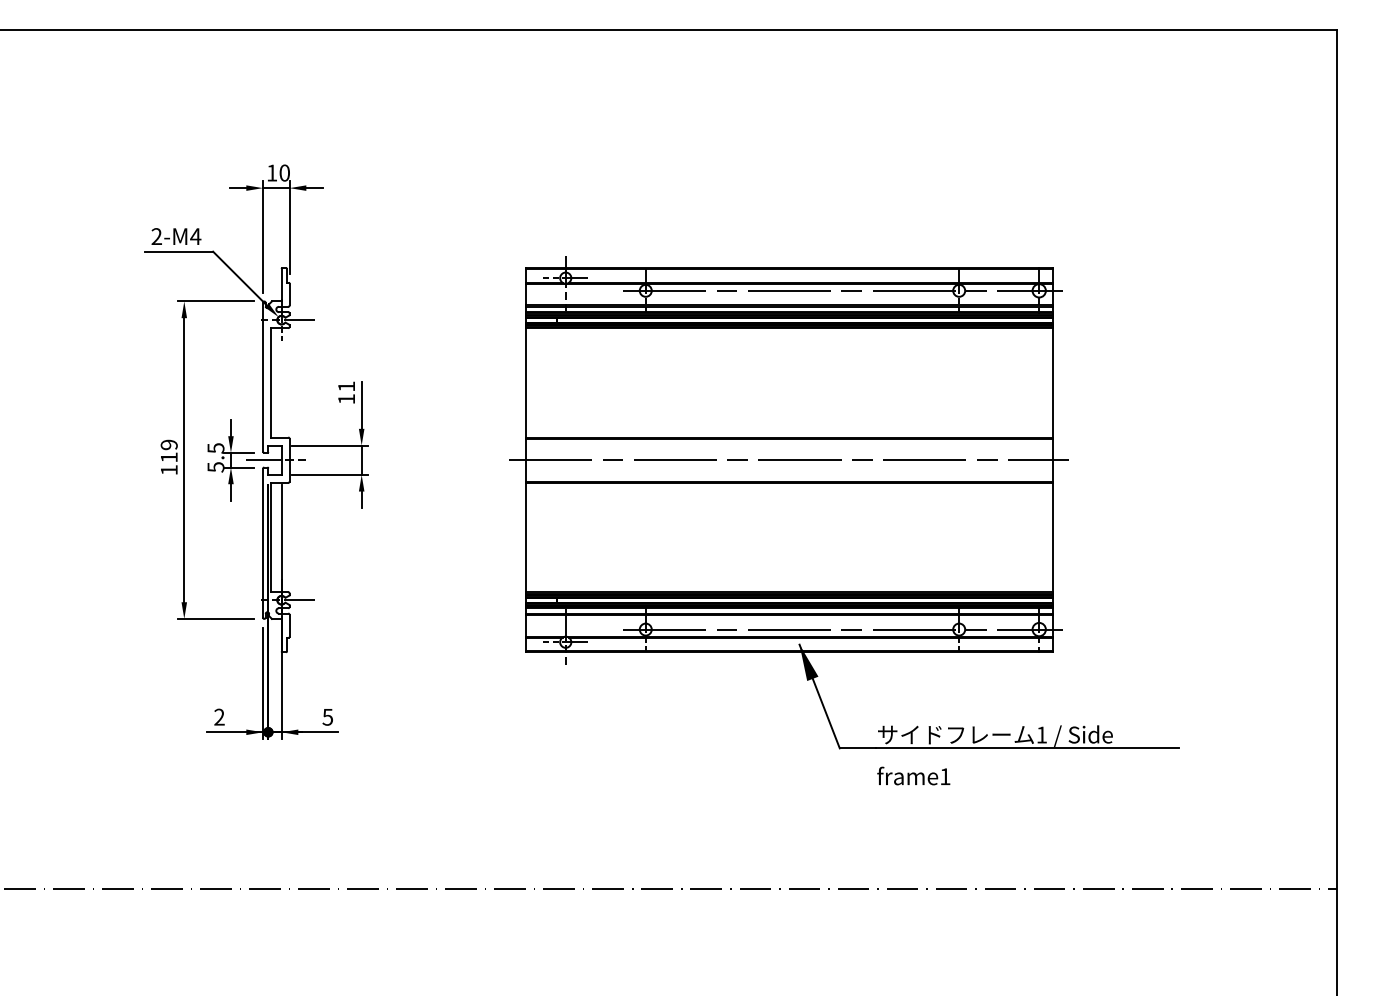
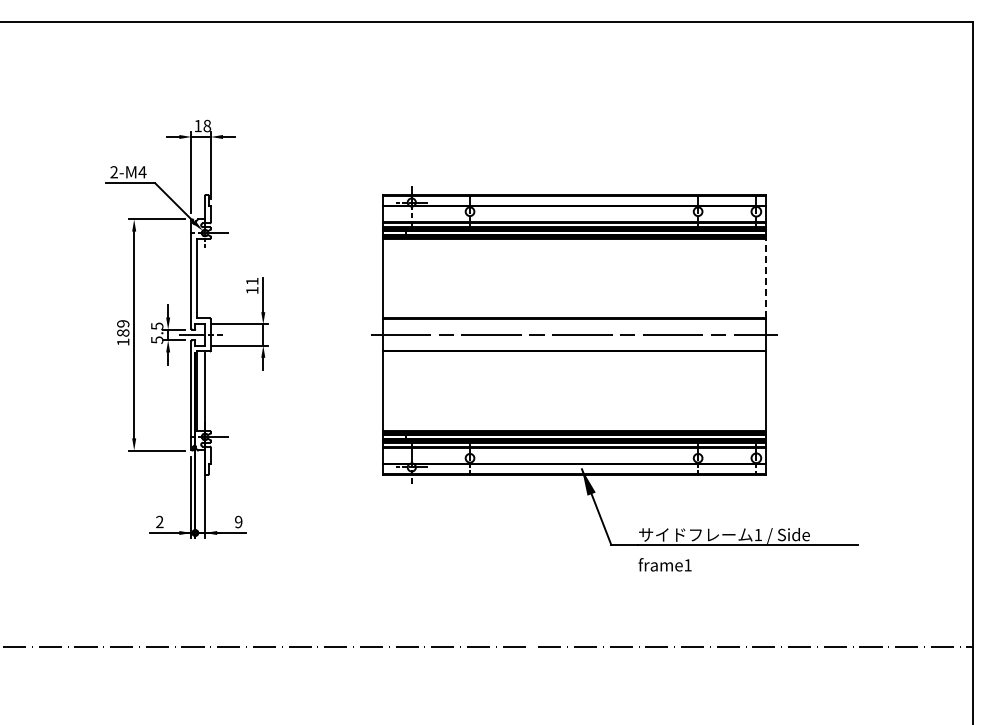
text: (285, 172) -> (207, 125), 10 -> 18
line: (842, 290) -> (613, 211), removed
line: (1053, 382) -> (766, 278), solid -> dashed
text: (169, 456) -> (123, 332), 119 -> 189
line: (842, 629) -> (613, 458), removed
text: (327, 716) -> (238, 521), 5 -> 9

